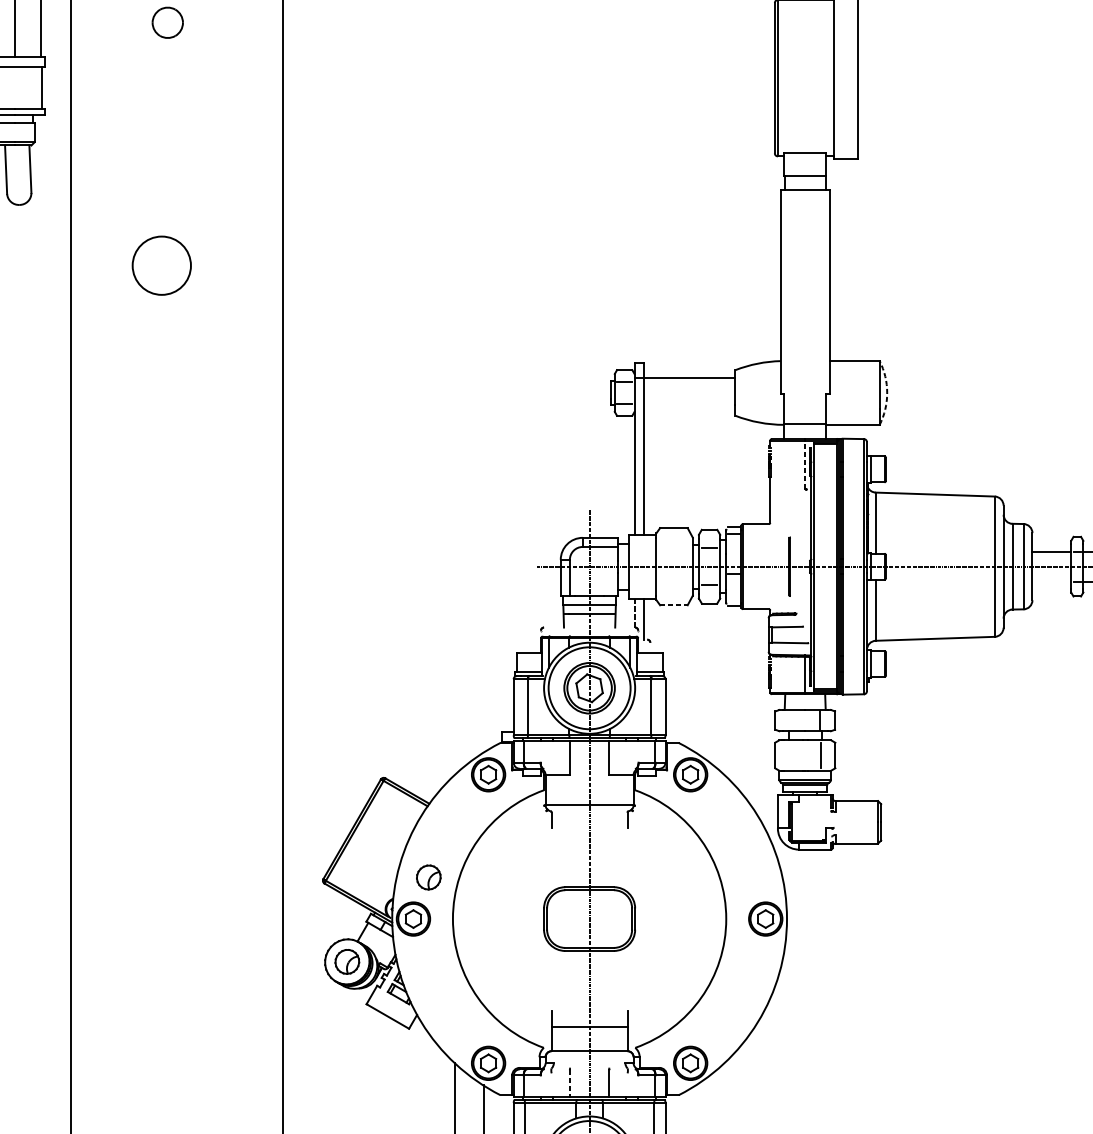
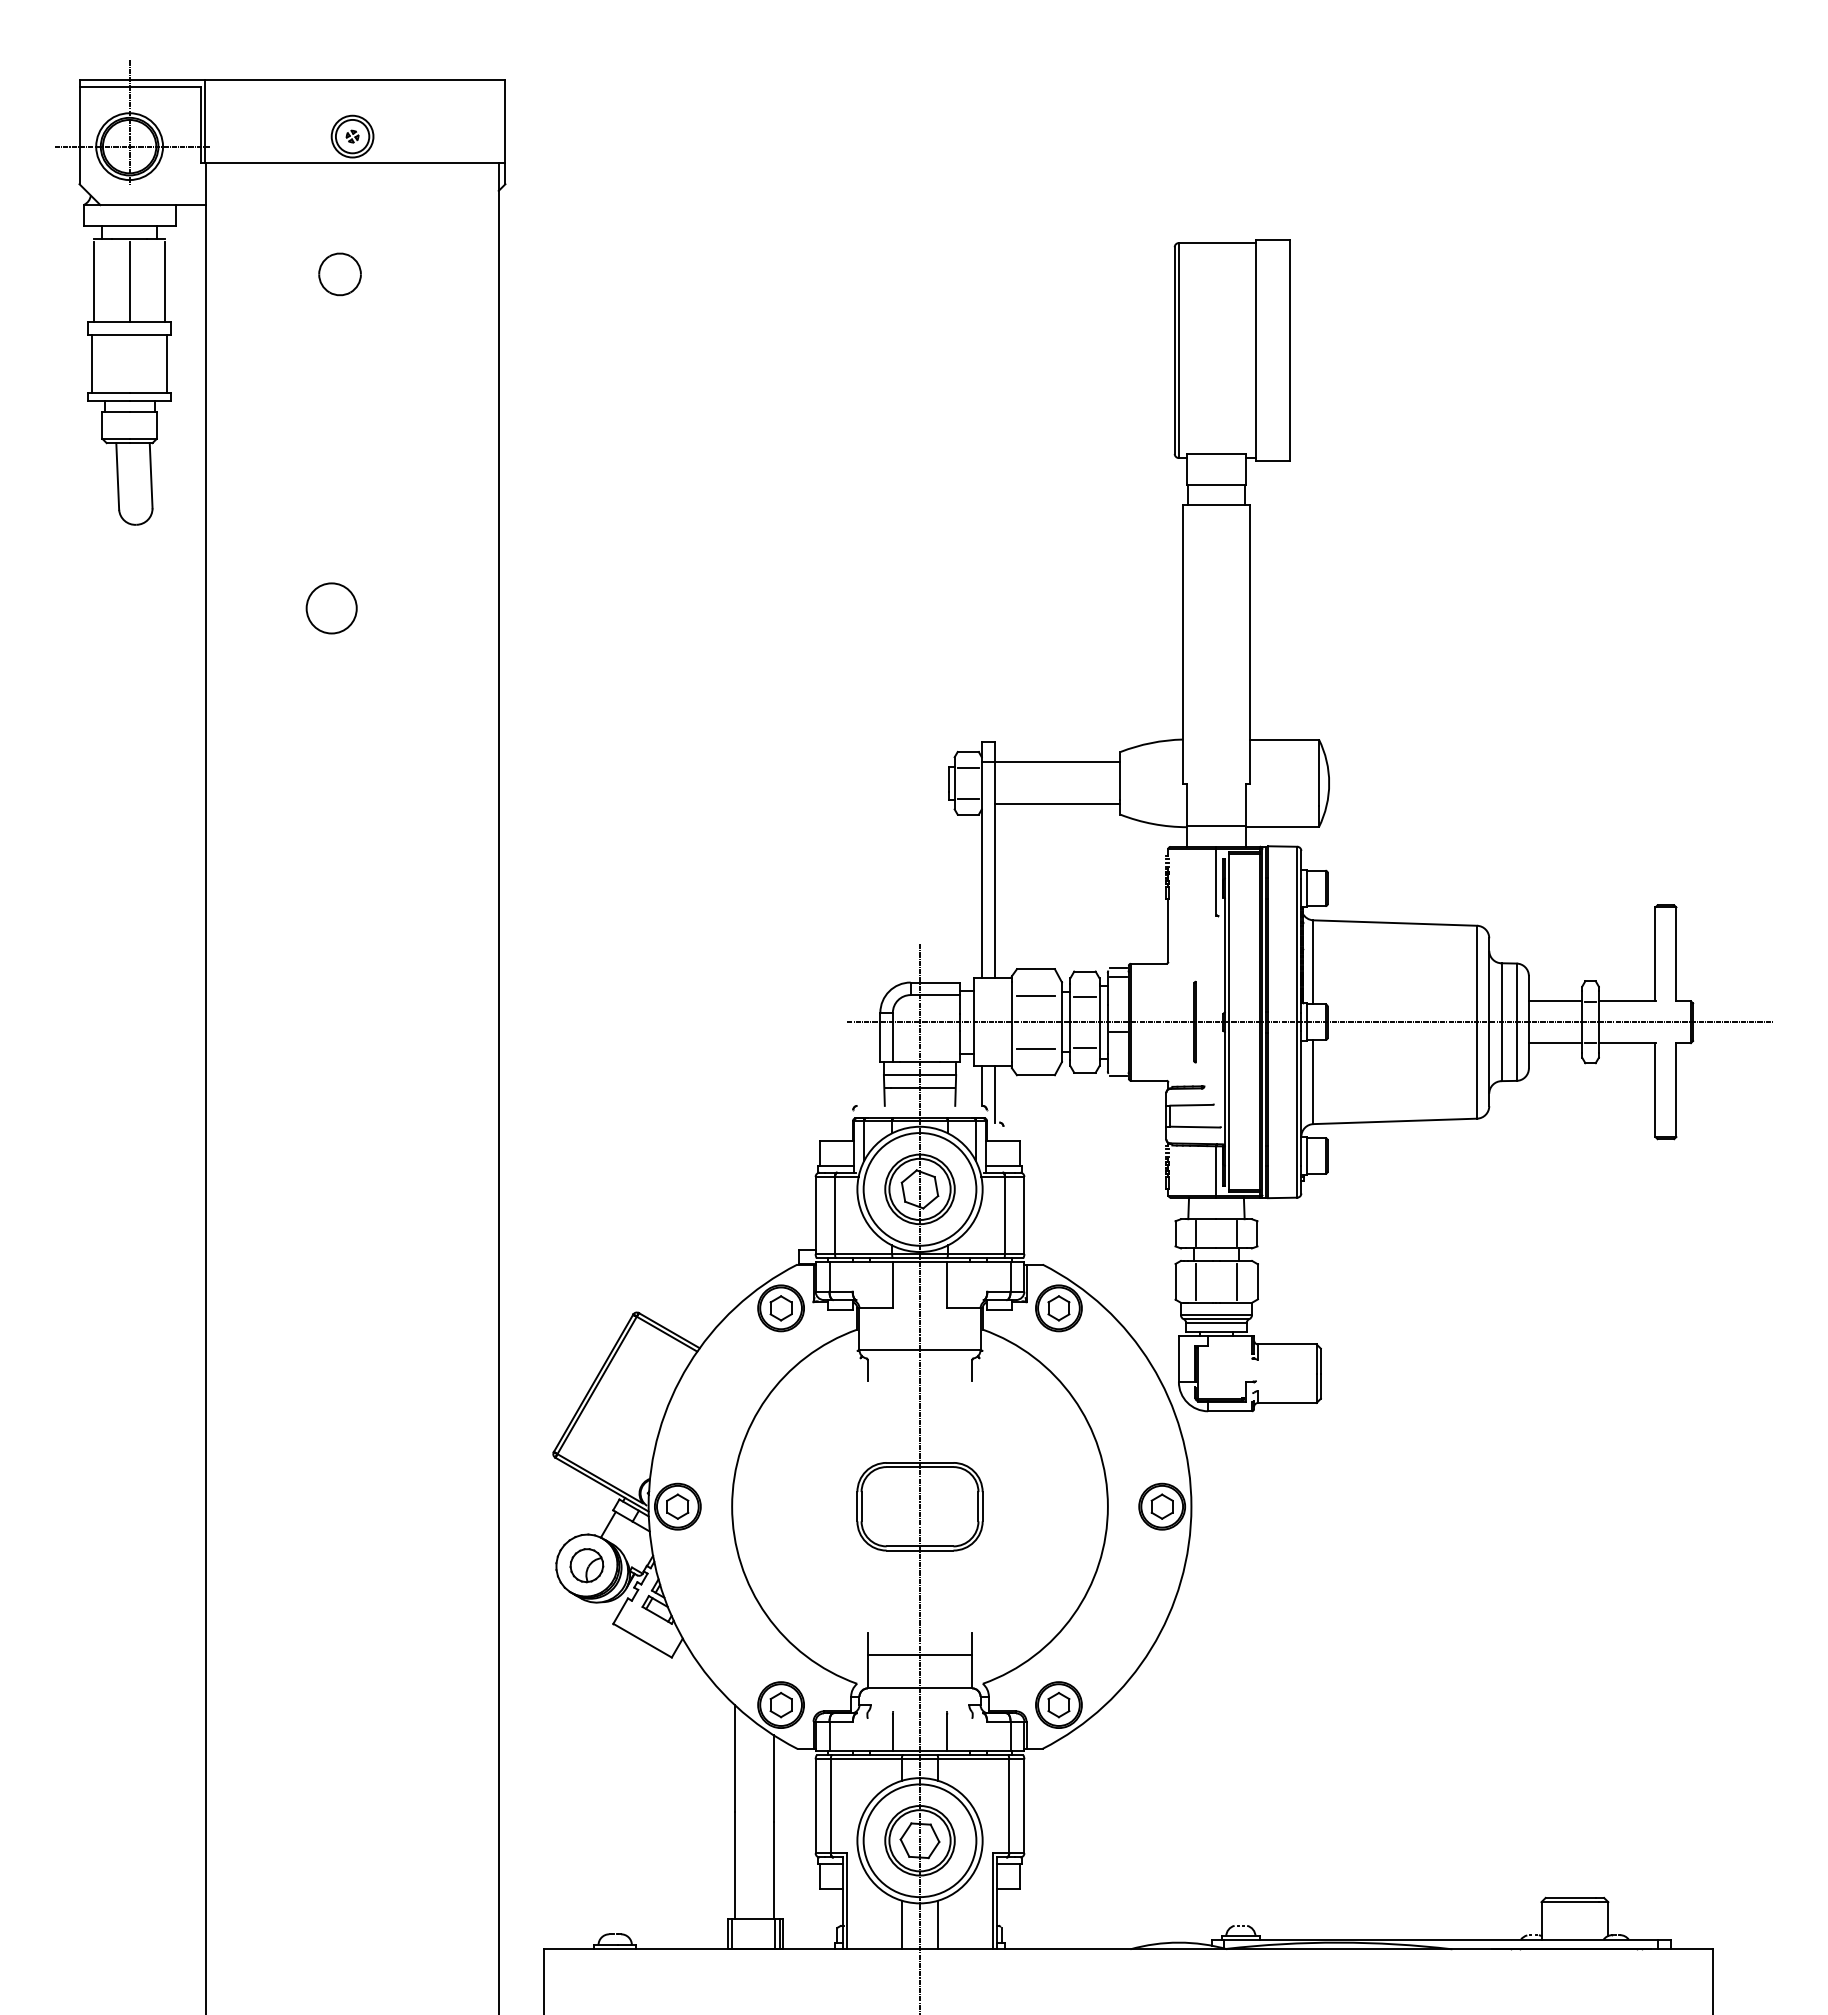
circle: (161, 265) -> (331, 608), size x0.62
arc: (887, 393) -> (1329, 783), dashed -> solid
line: (689, 408) -> (1057, 804), added
line: (805, 464) -> (1216, 881), dashed -> solid
line: (673, 547) -> (1035, 995), added
line: (1051, 582) -> (1555, 1043), added
line: (673, 585) -> (1035, 1048), added
line: (673, 605) -> (1035, 1075), dashed -> solid
line: (634, 612) -> (981, 1085), dashed -> solid
line: (789, 720) -> (1195, 1233), added
line: (789, 755) -> (1195, 1281), added
part: (428, 877) -> (698, 1449), removed
line: (569, 1084) -> (892, 1733), dashed -> solid

